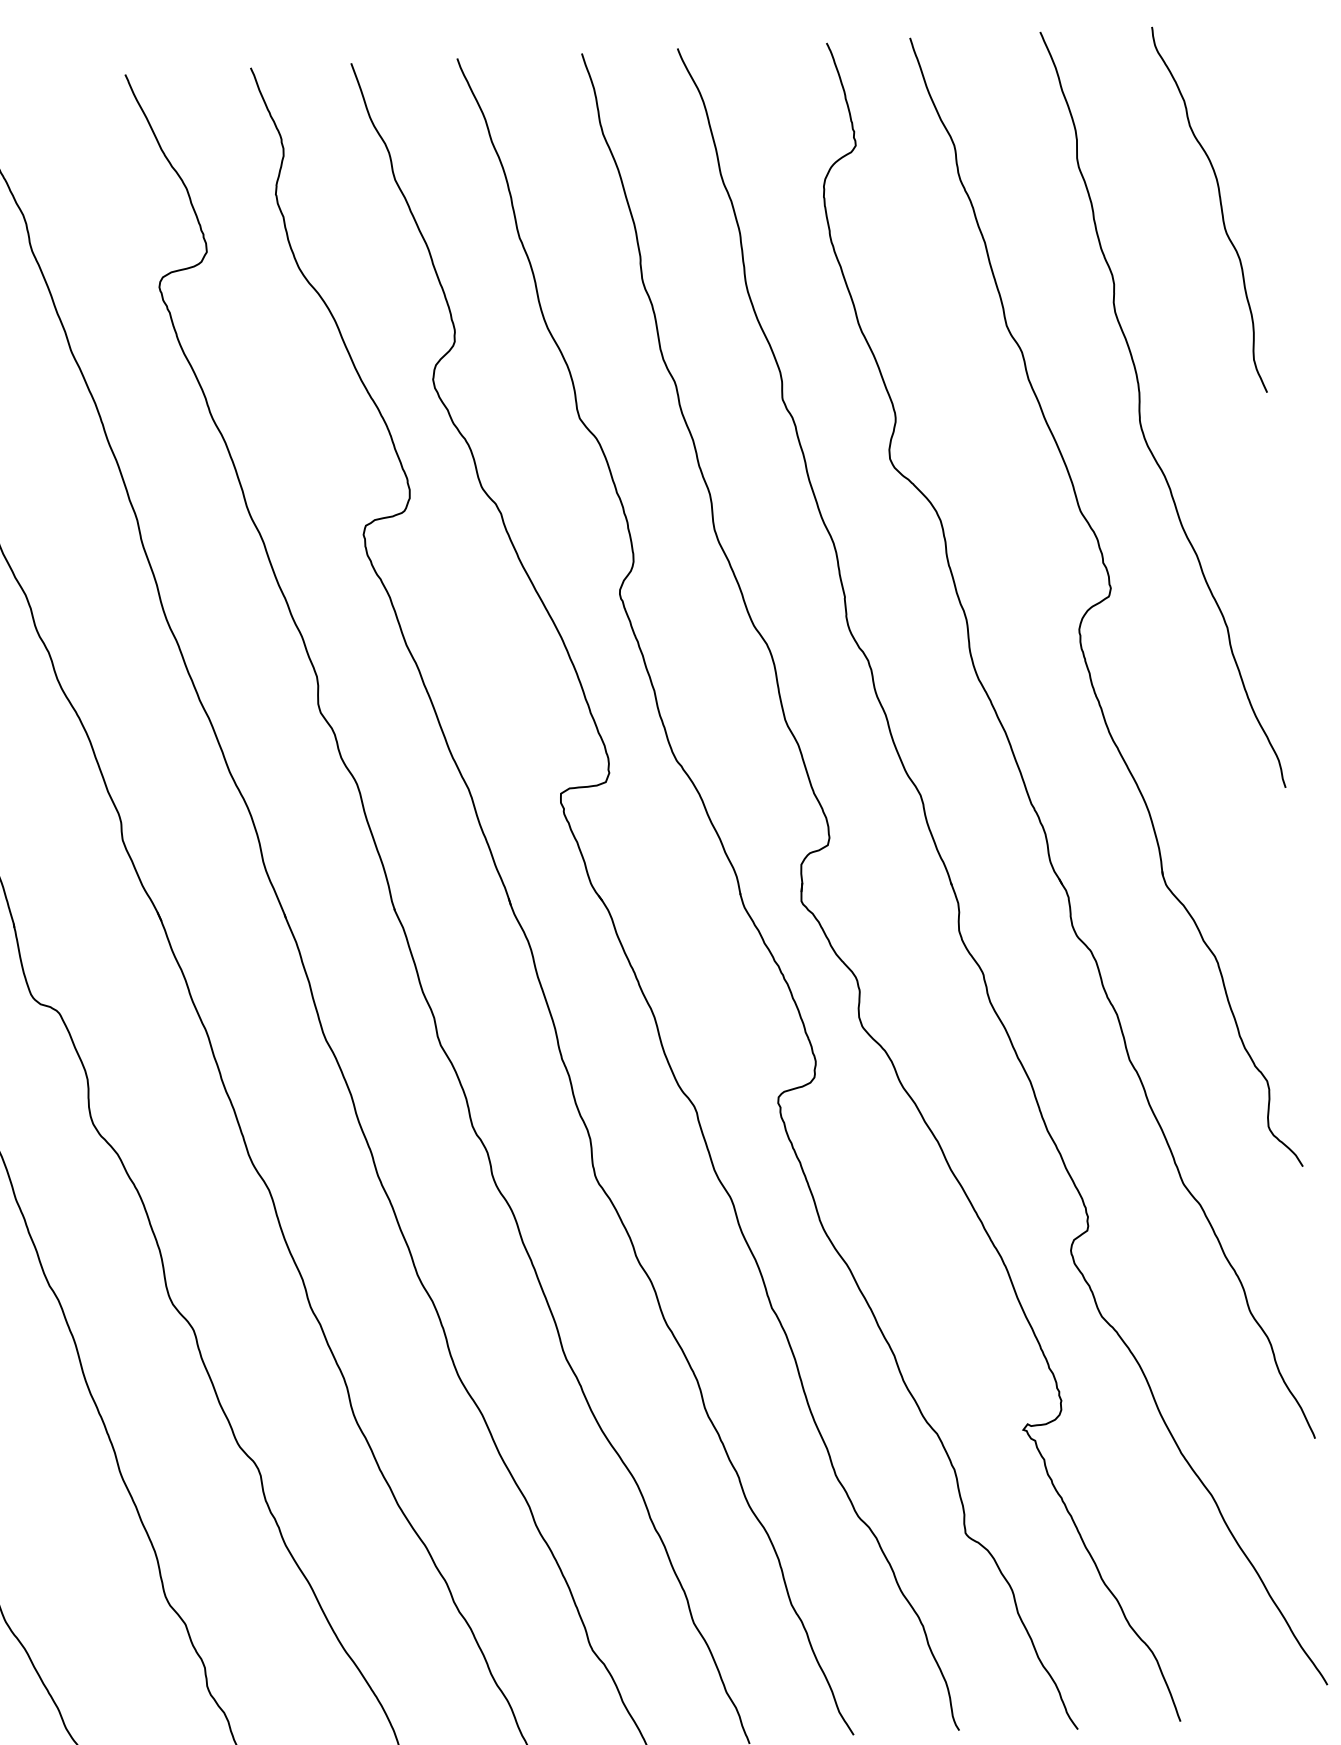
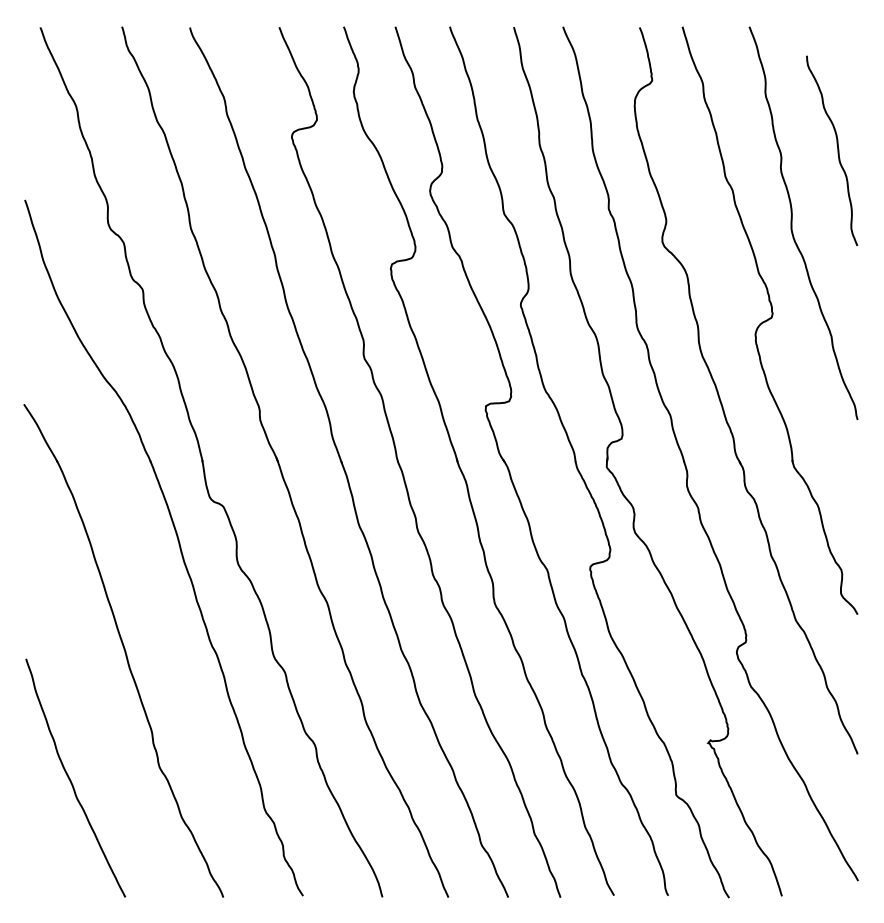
curve: (1220, 208) -> (837, 150), moved

